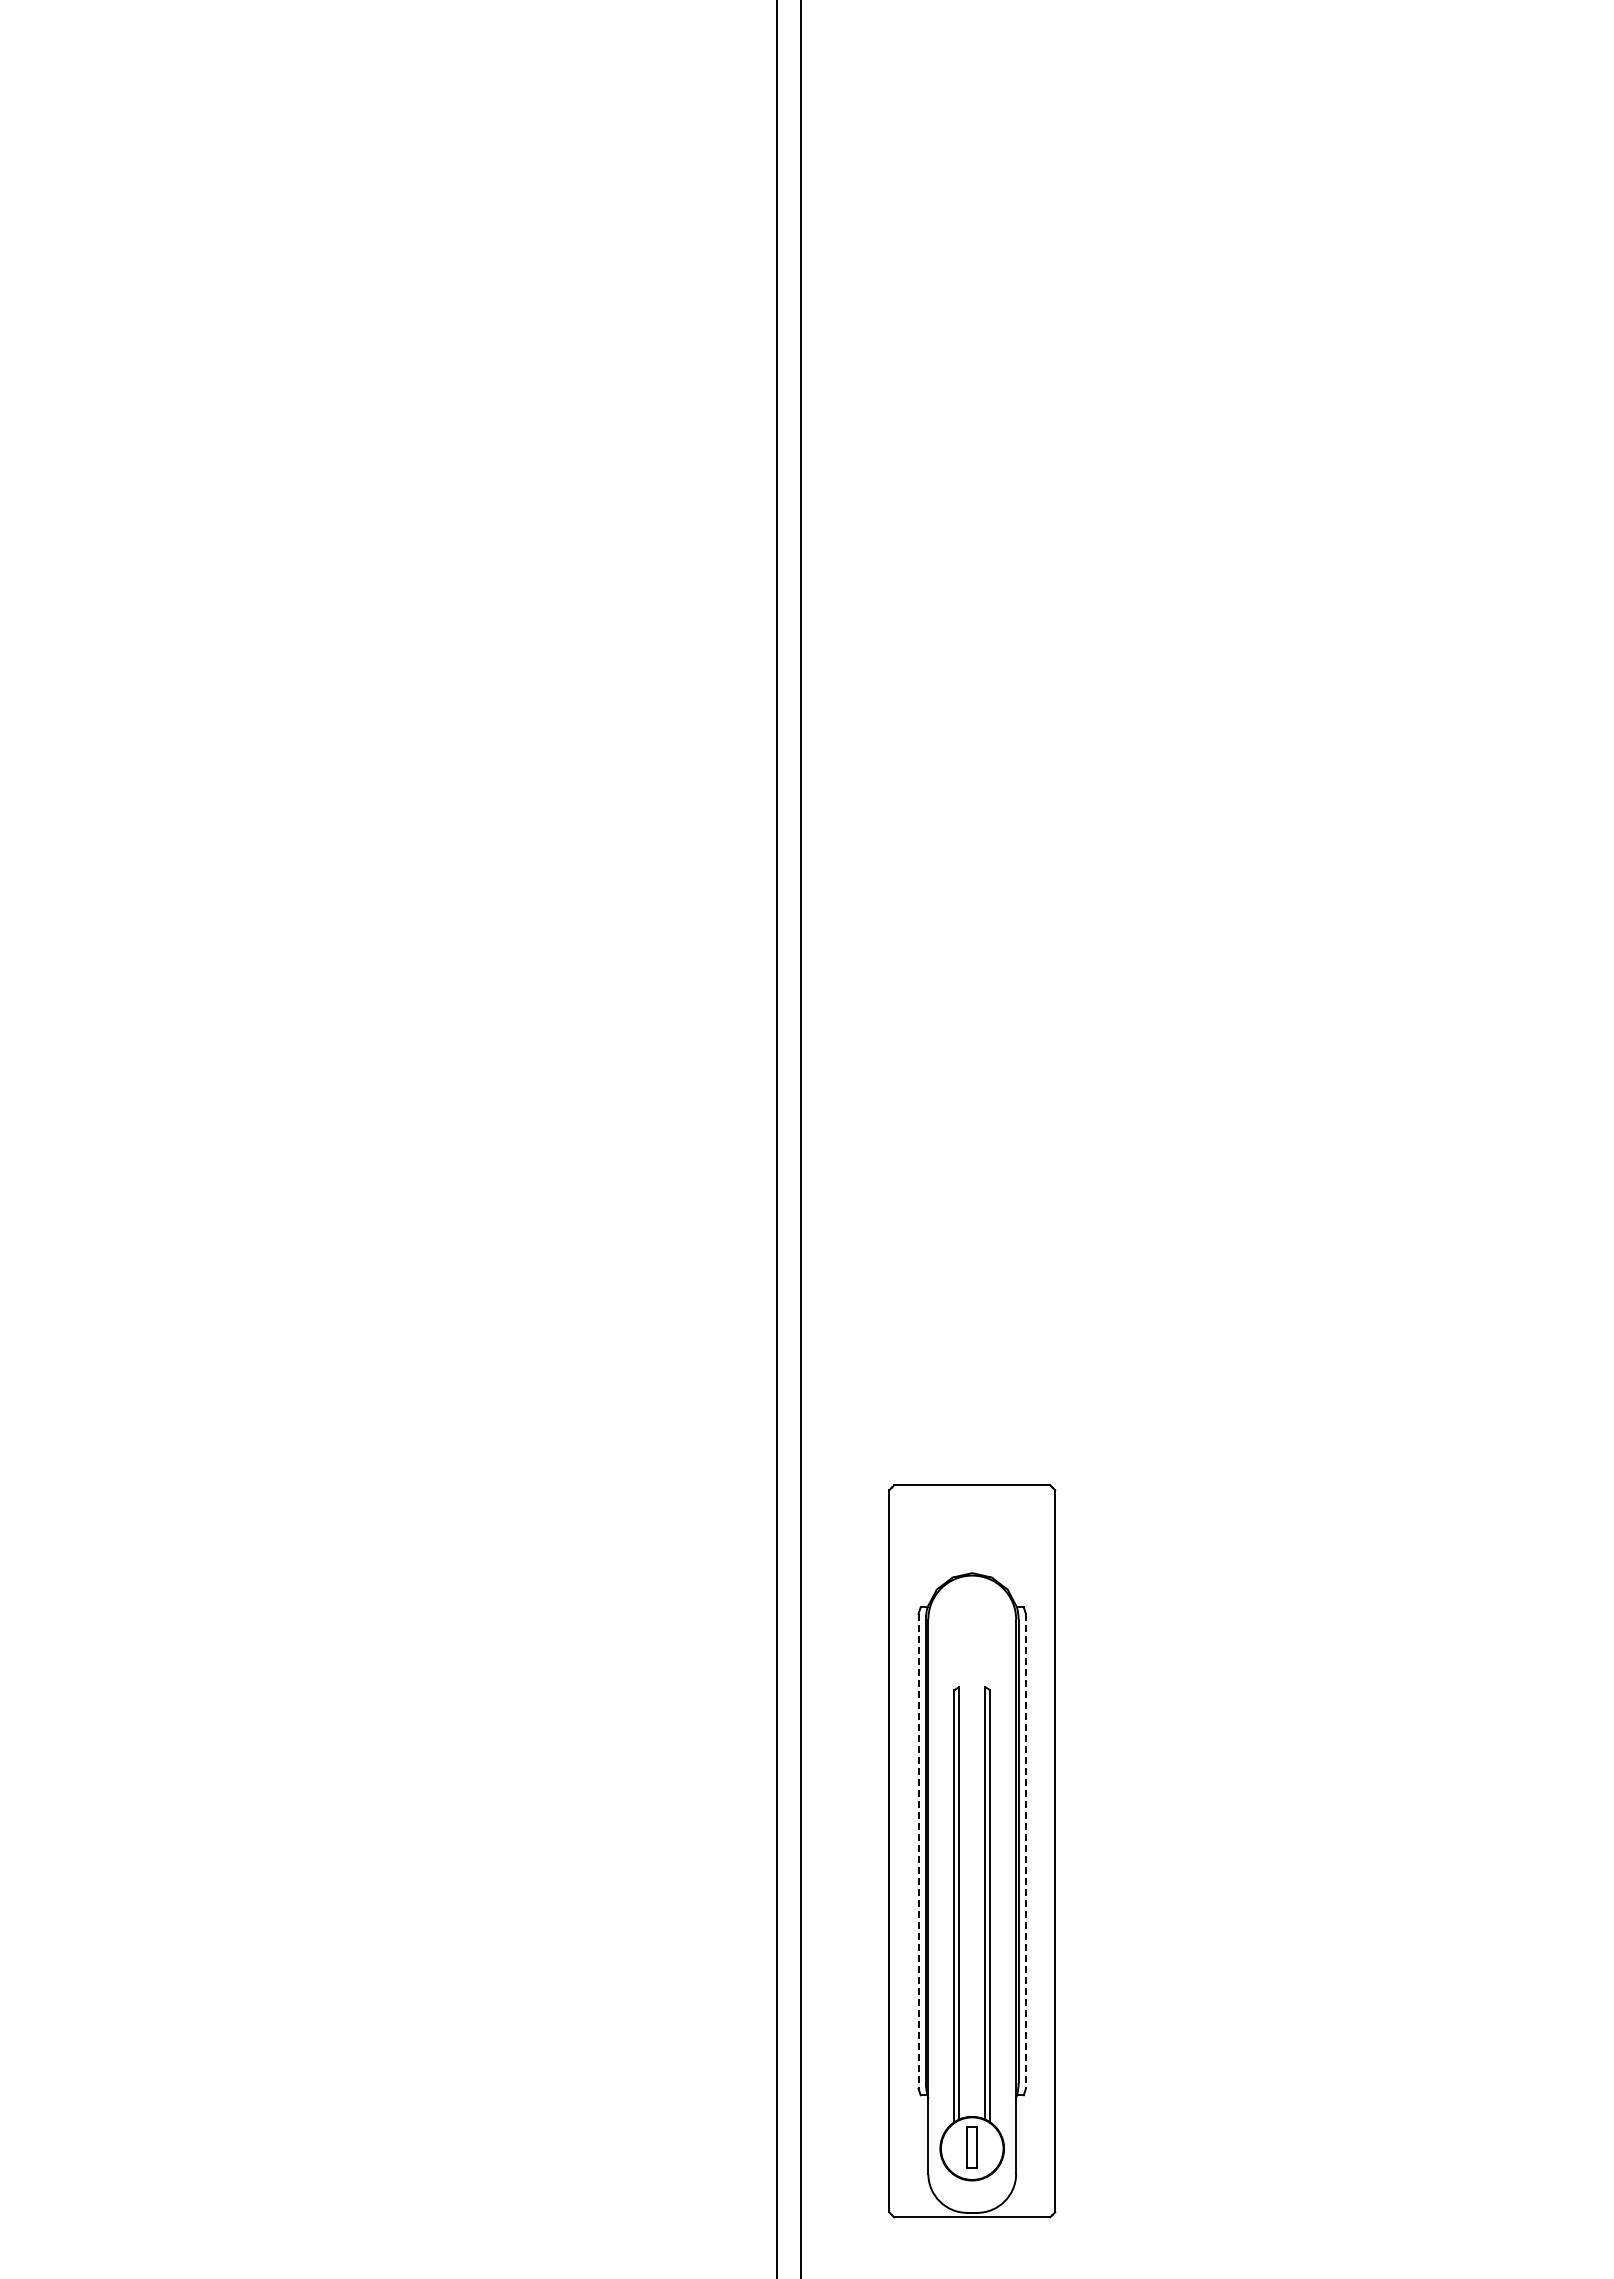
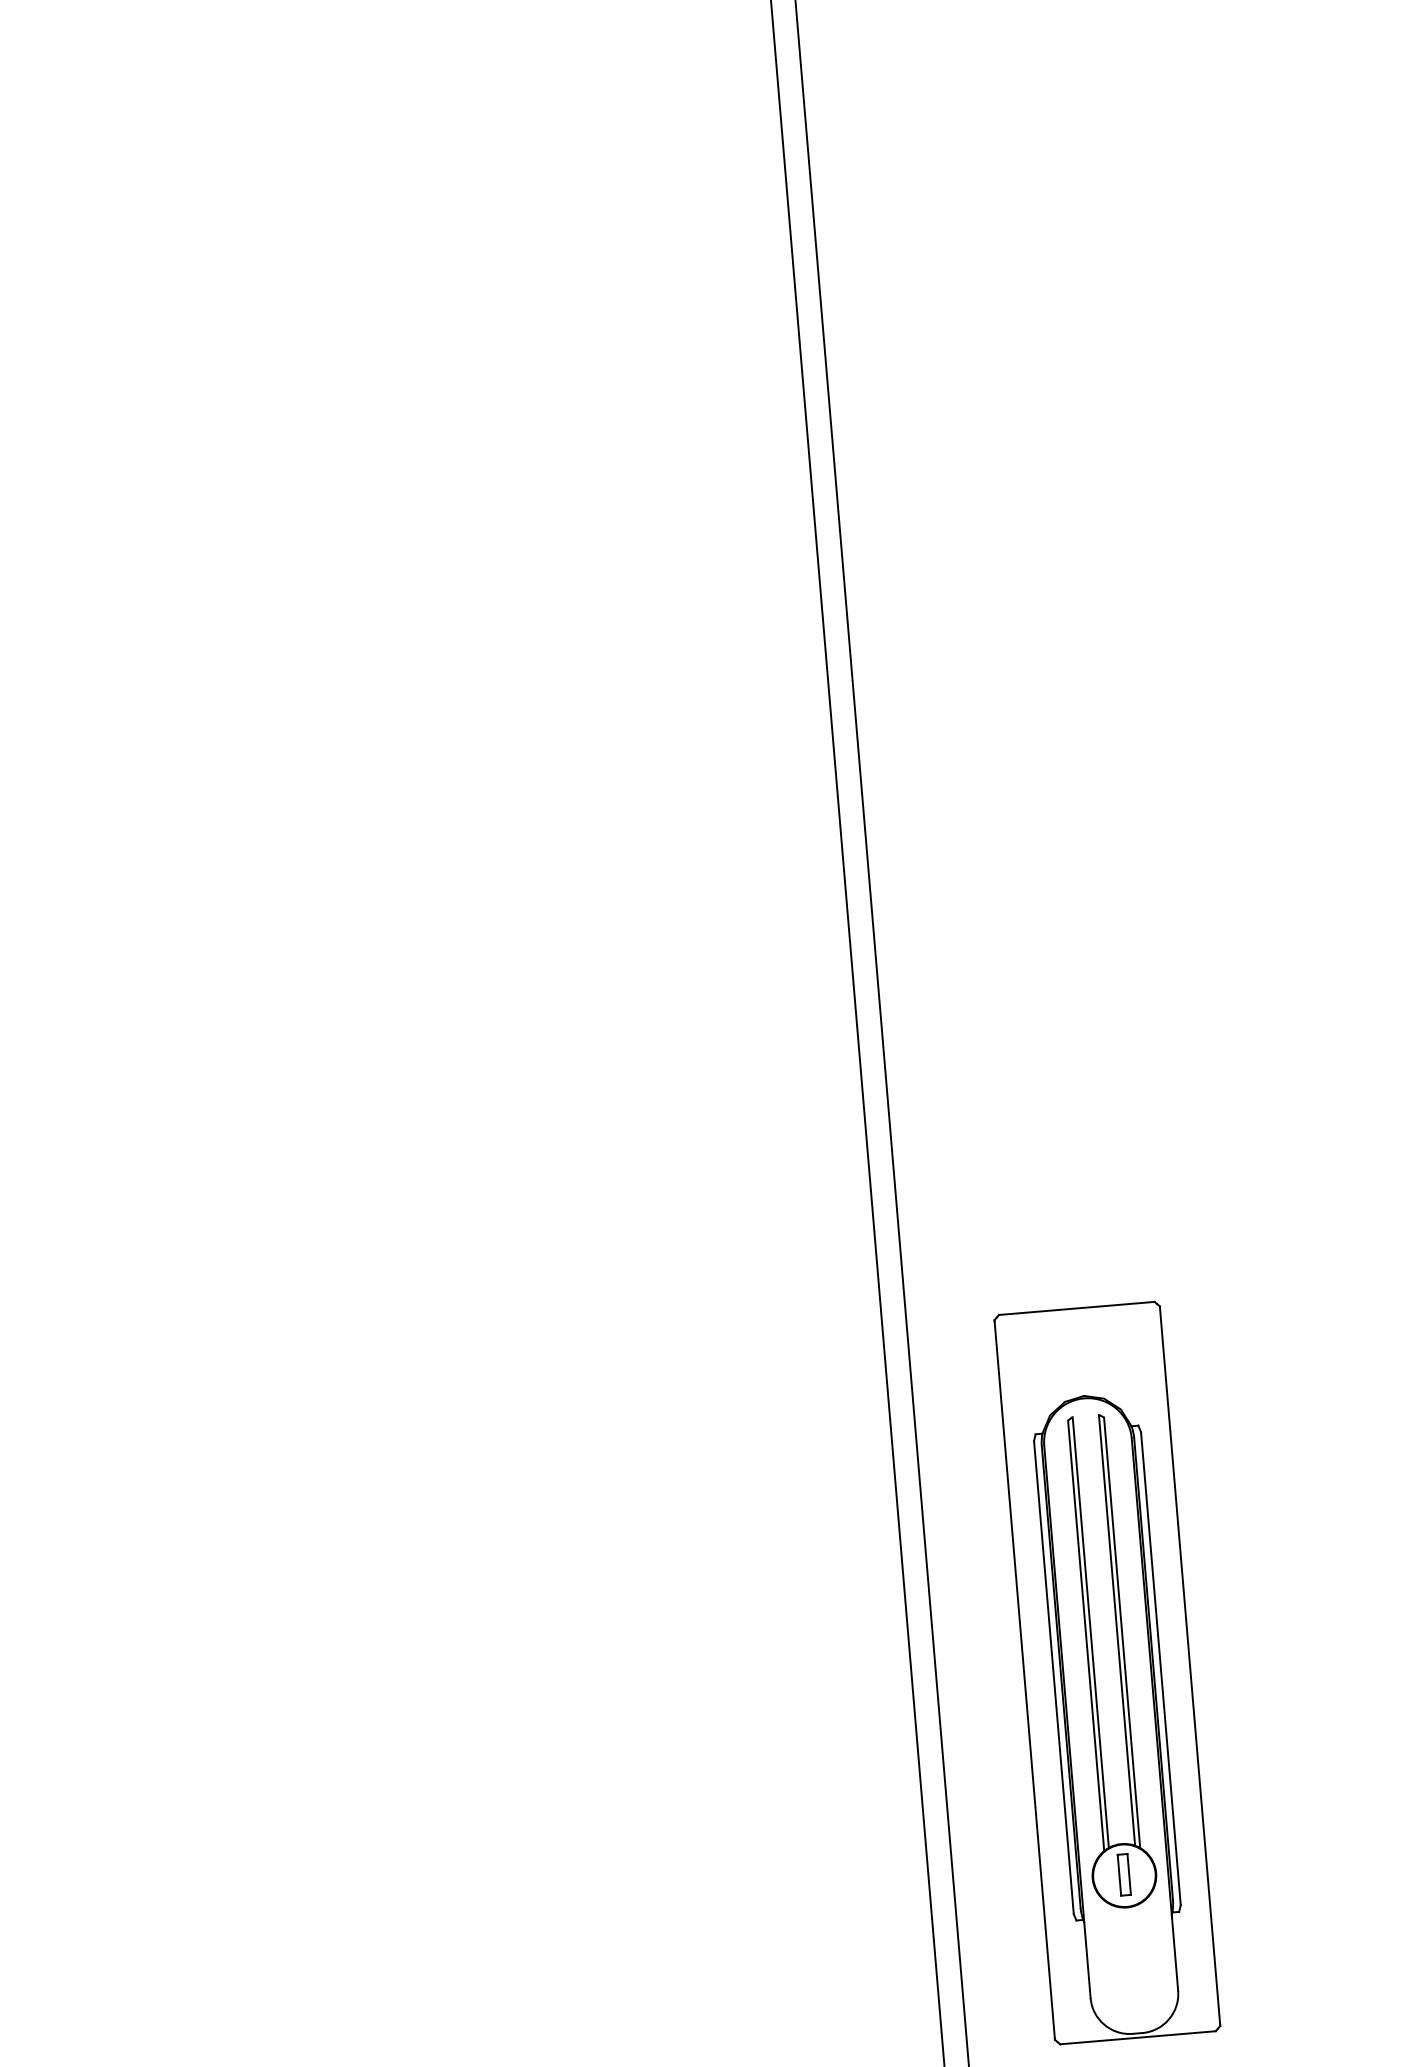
line: (918, 1851) -> (1053, 1677), dashed -> solid
line: (1025, 1851) -> (1160, 1668), dashed -> solid
part: (959, 1933) -> (1093, 1662), moved

